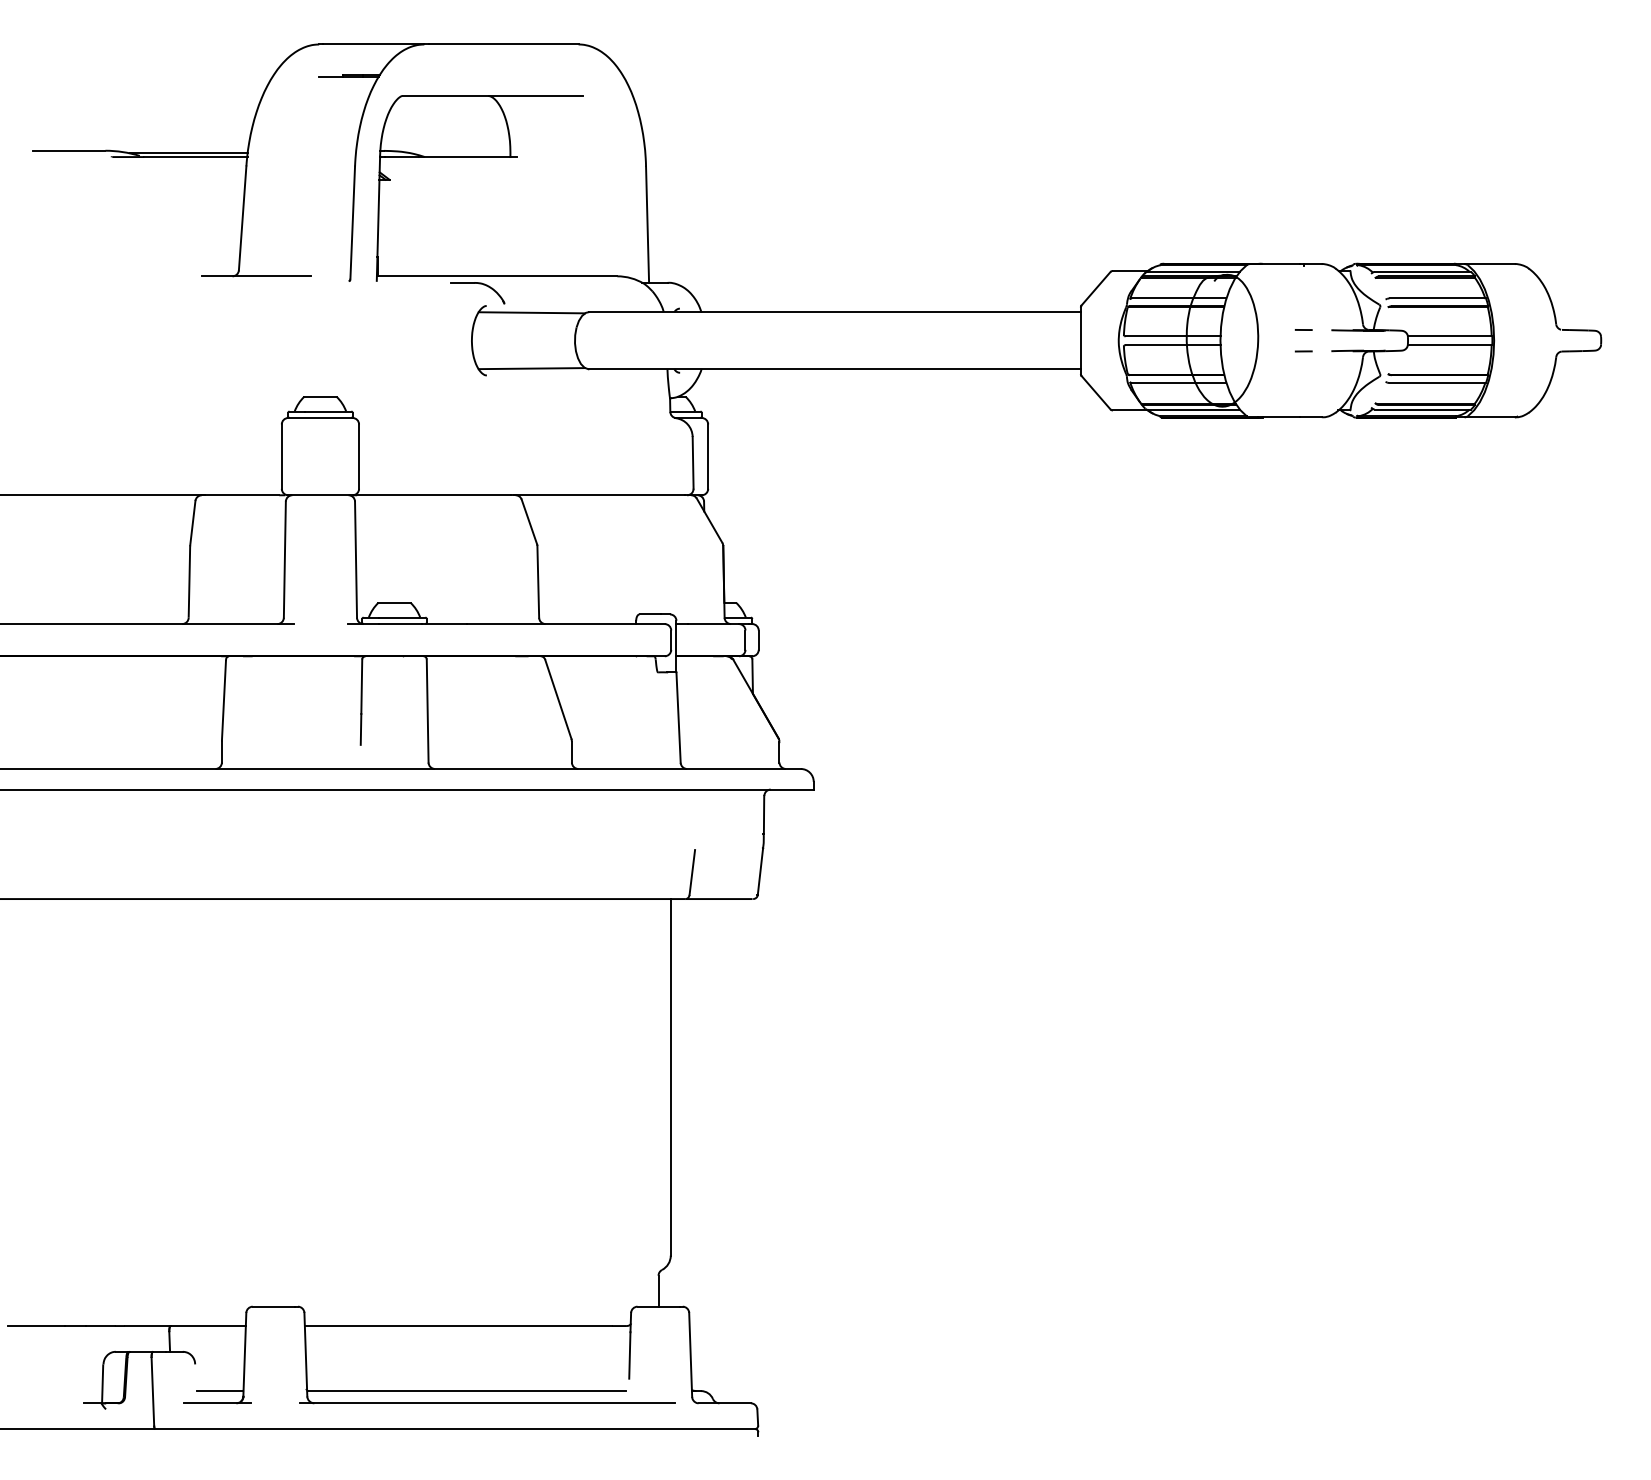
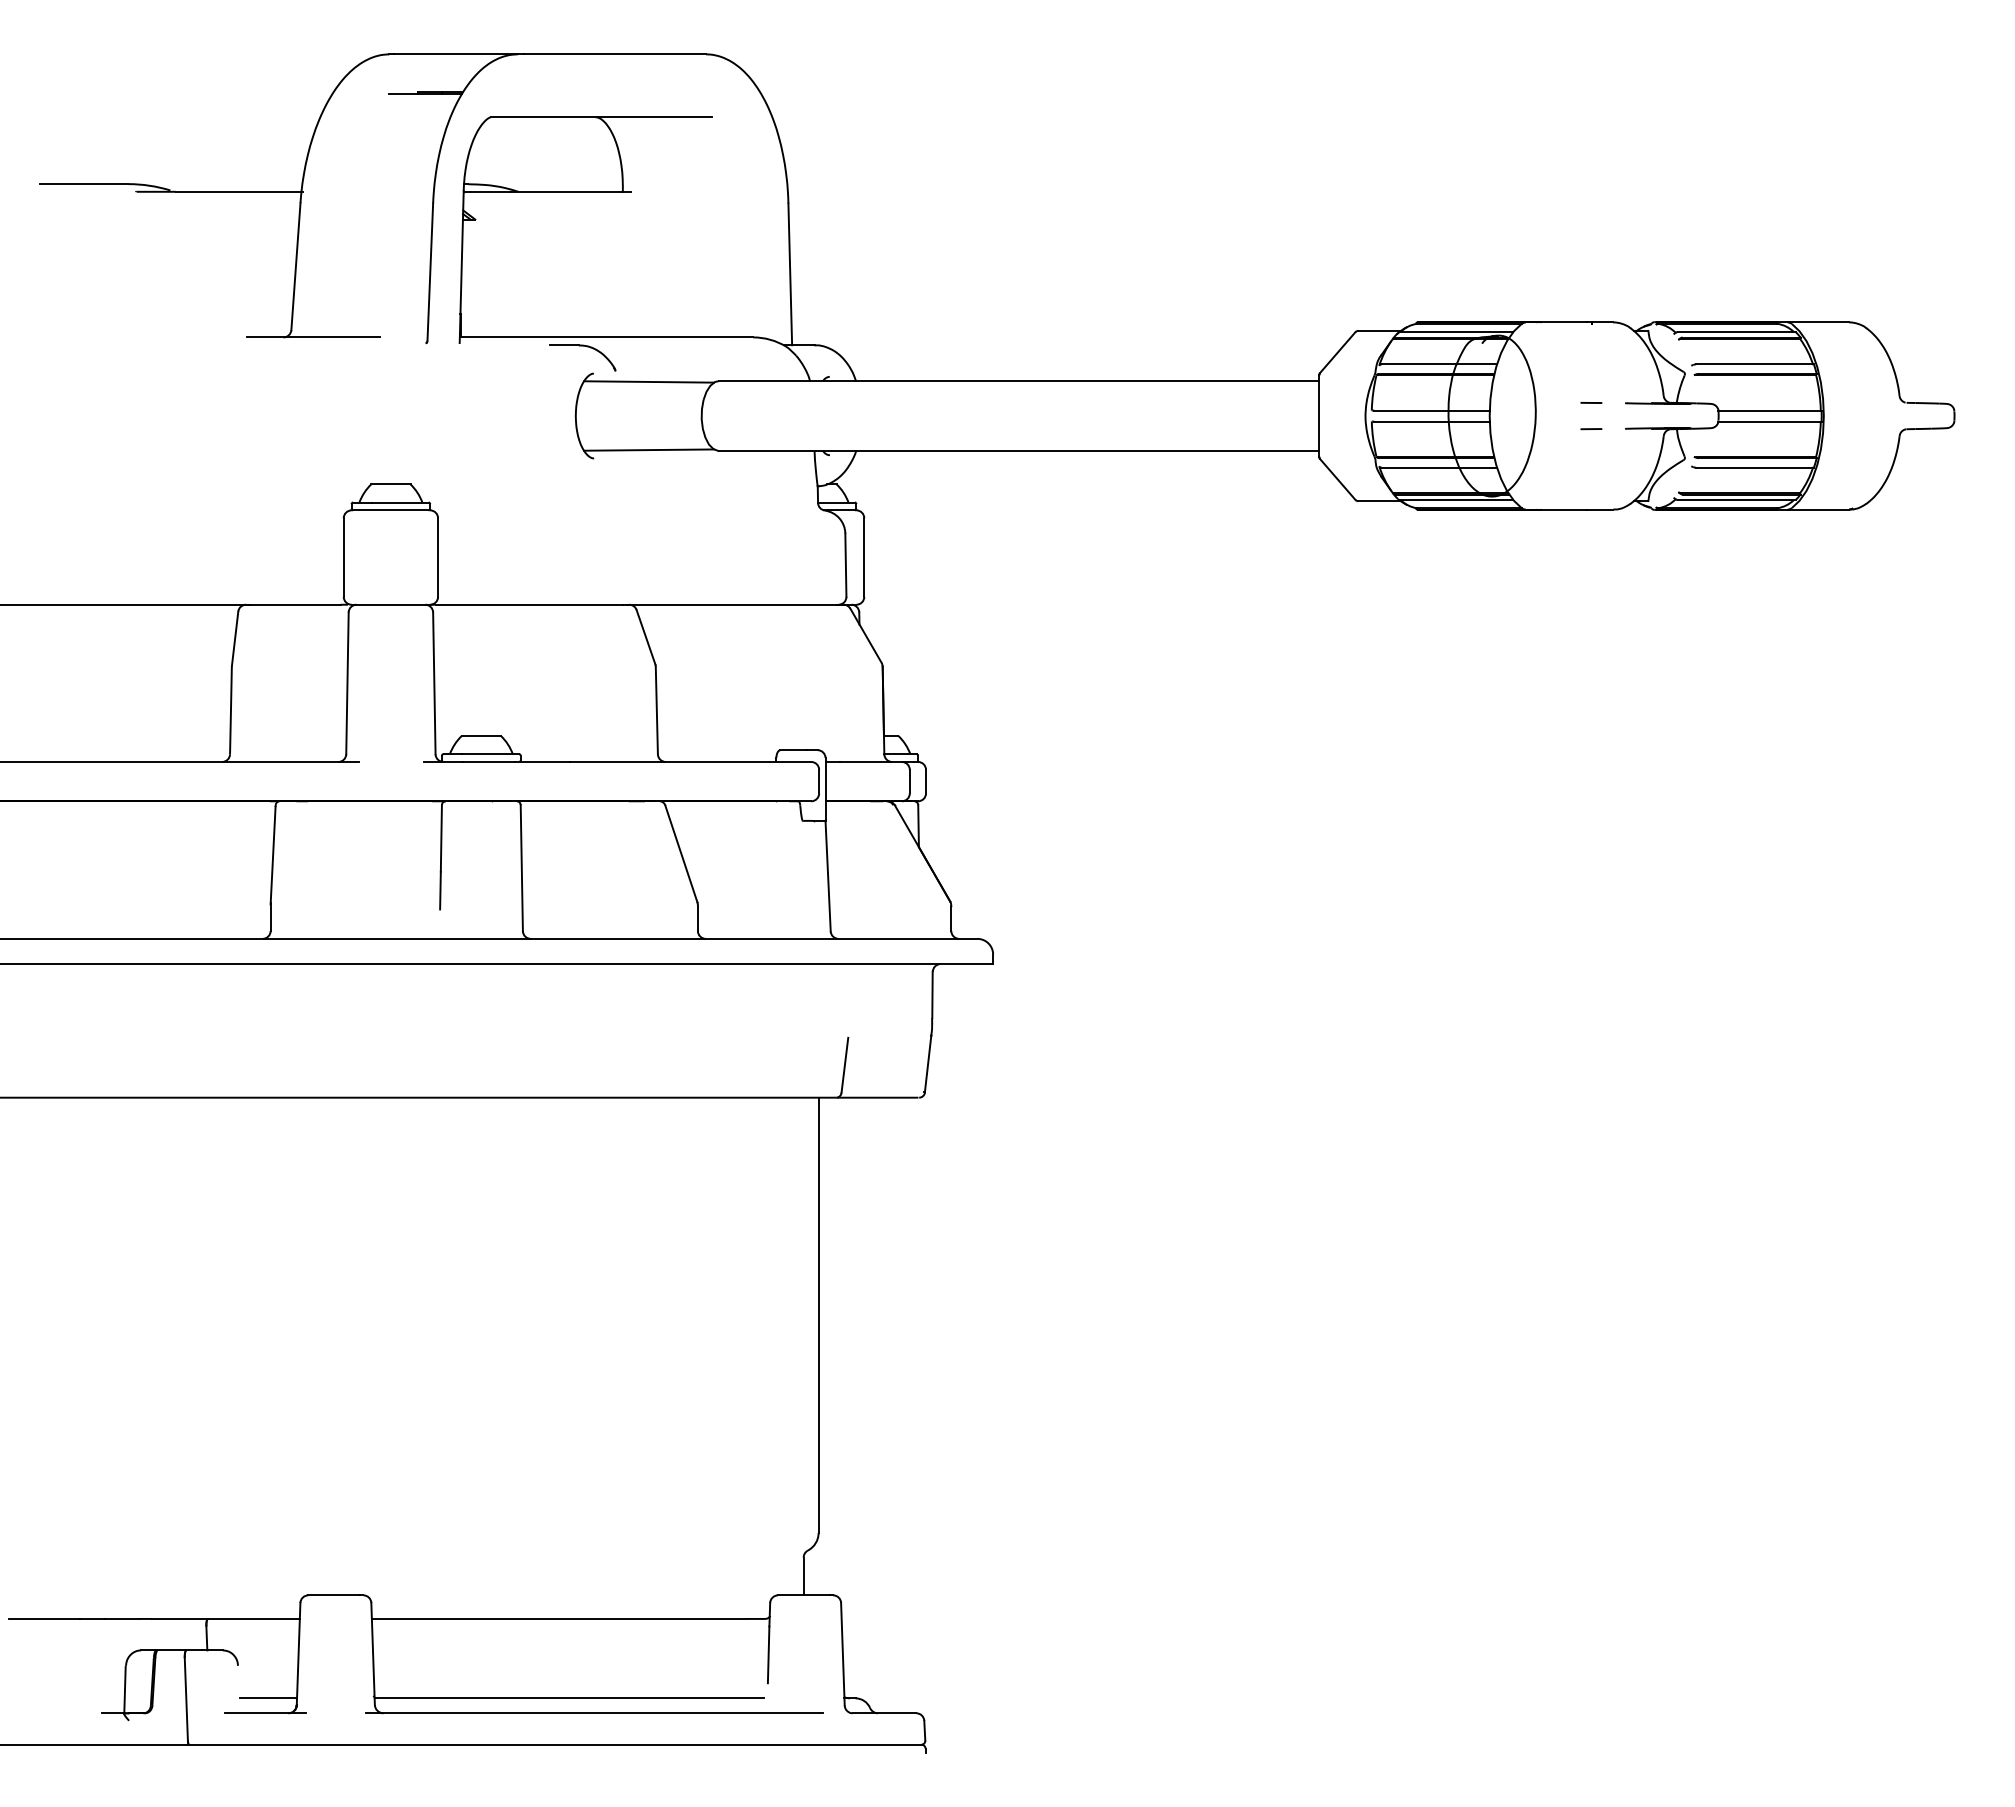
line: (189, 153) -> (230, 187), removed

